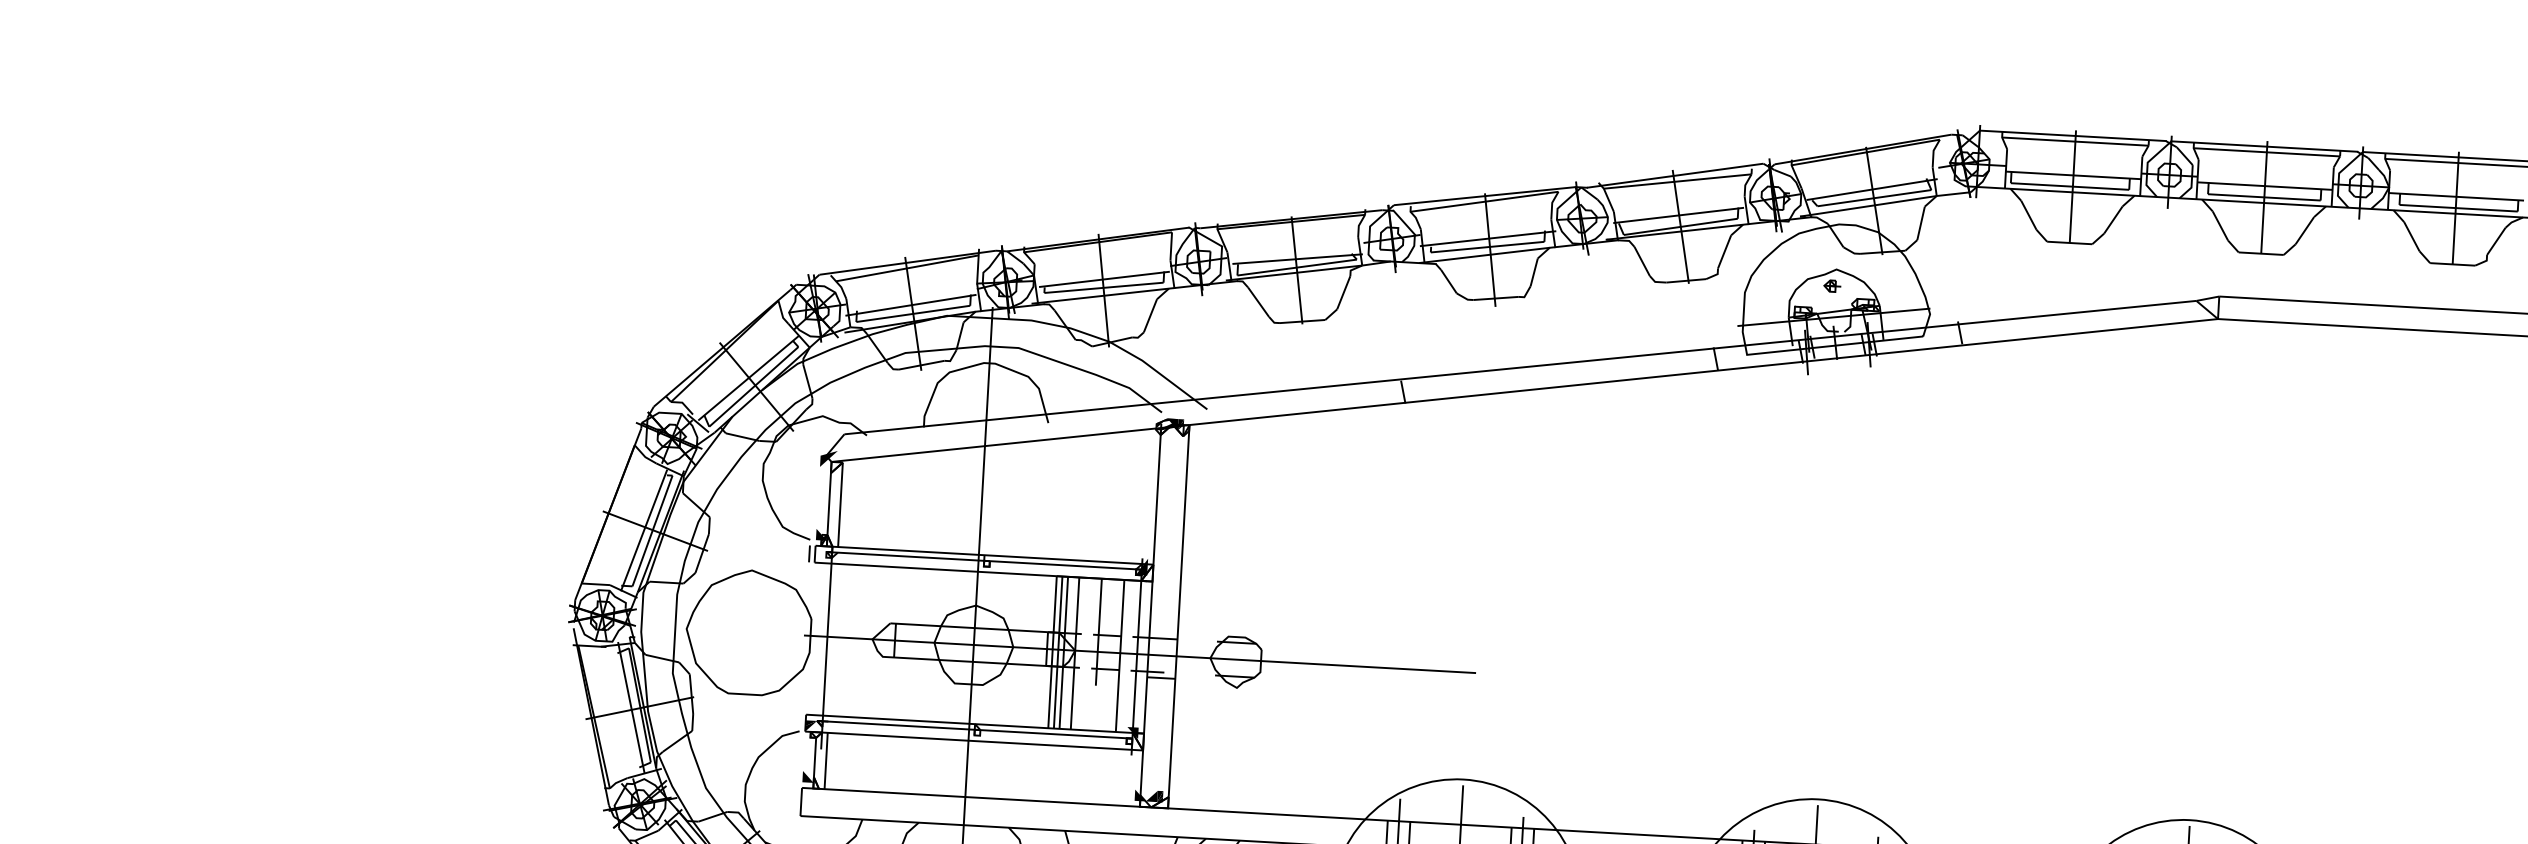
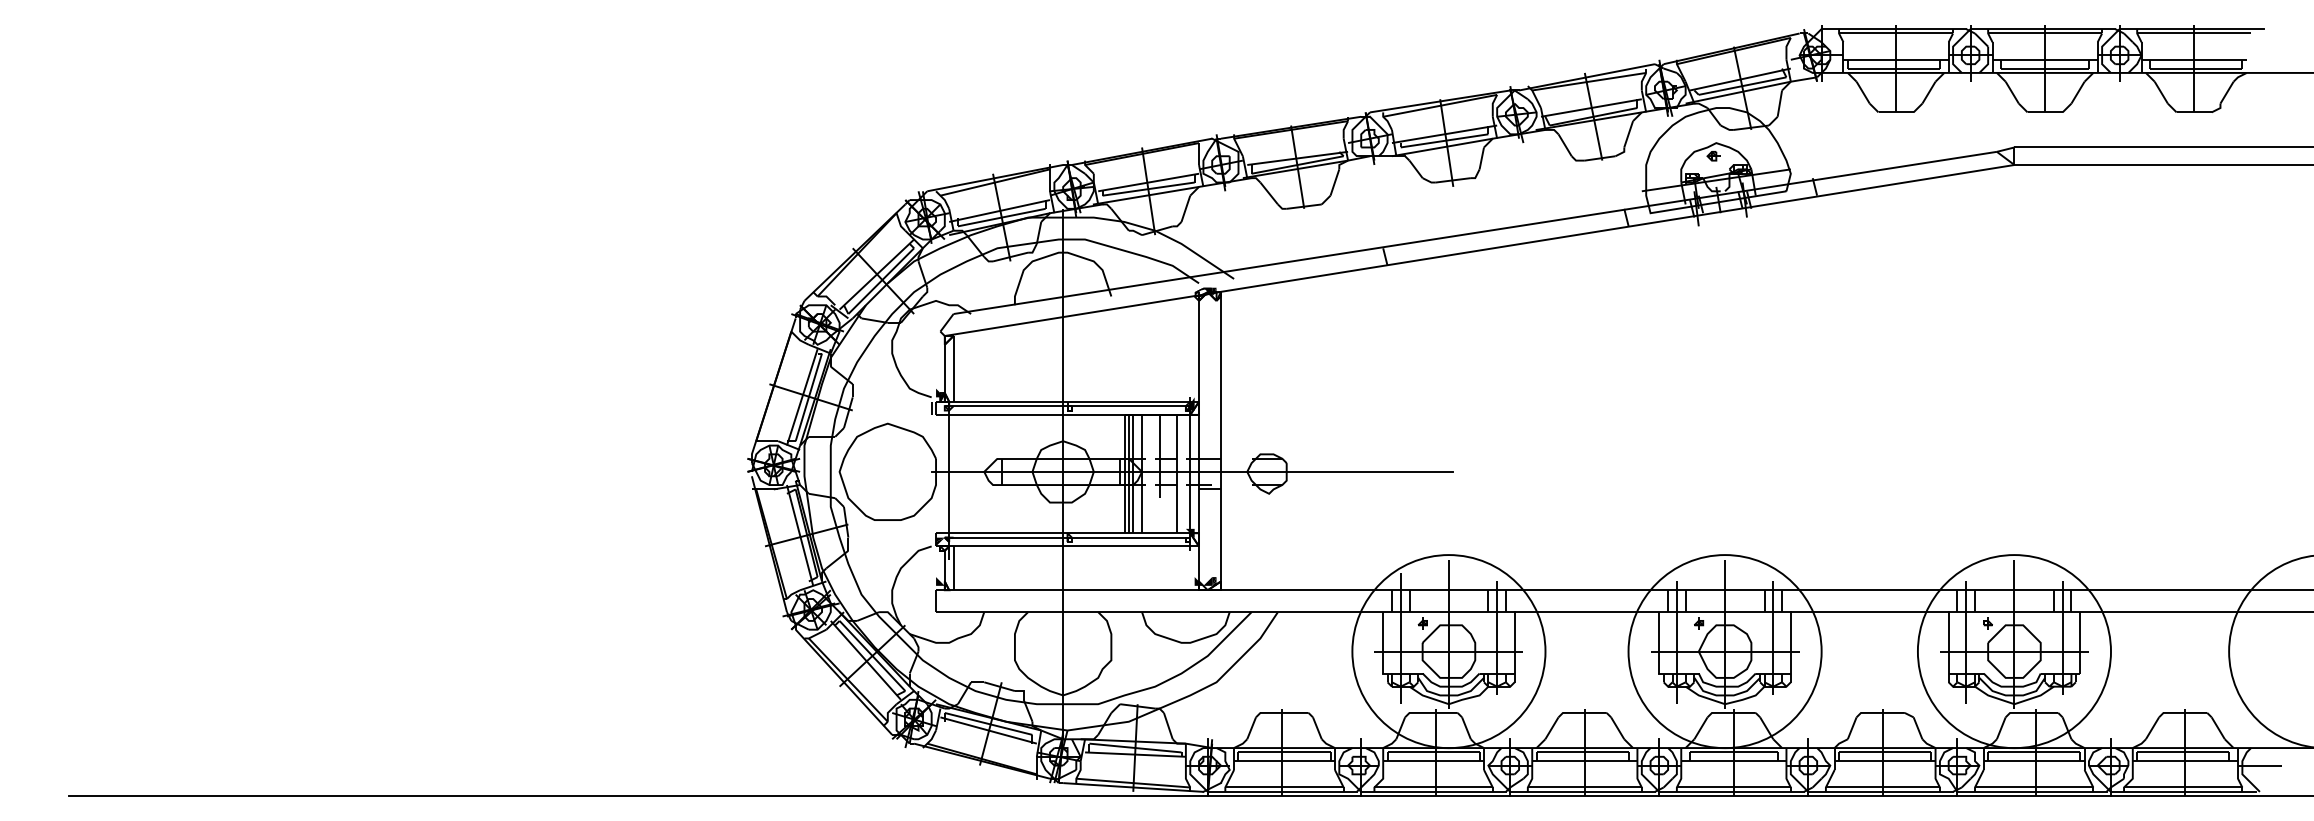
fill: (828, 458) -> (942, 333), removed

